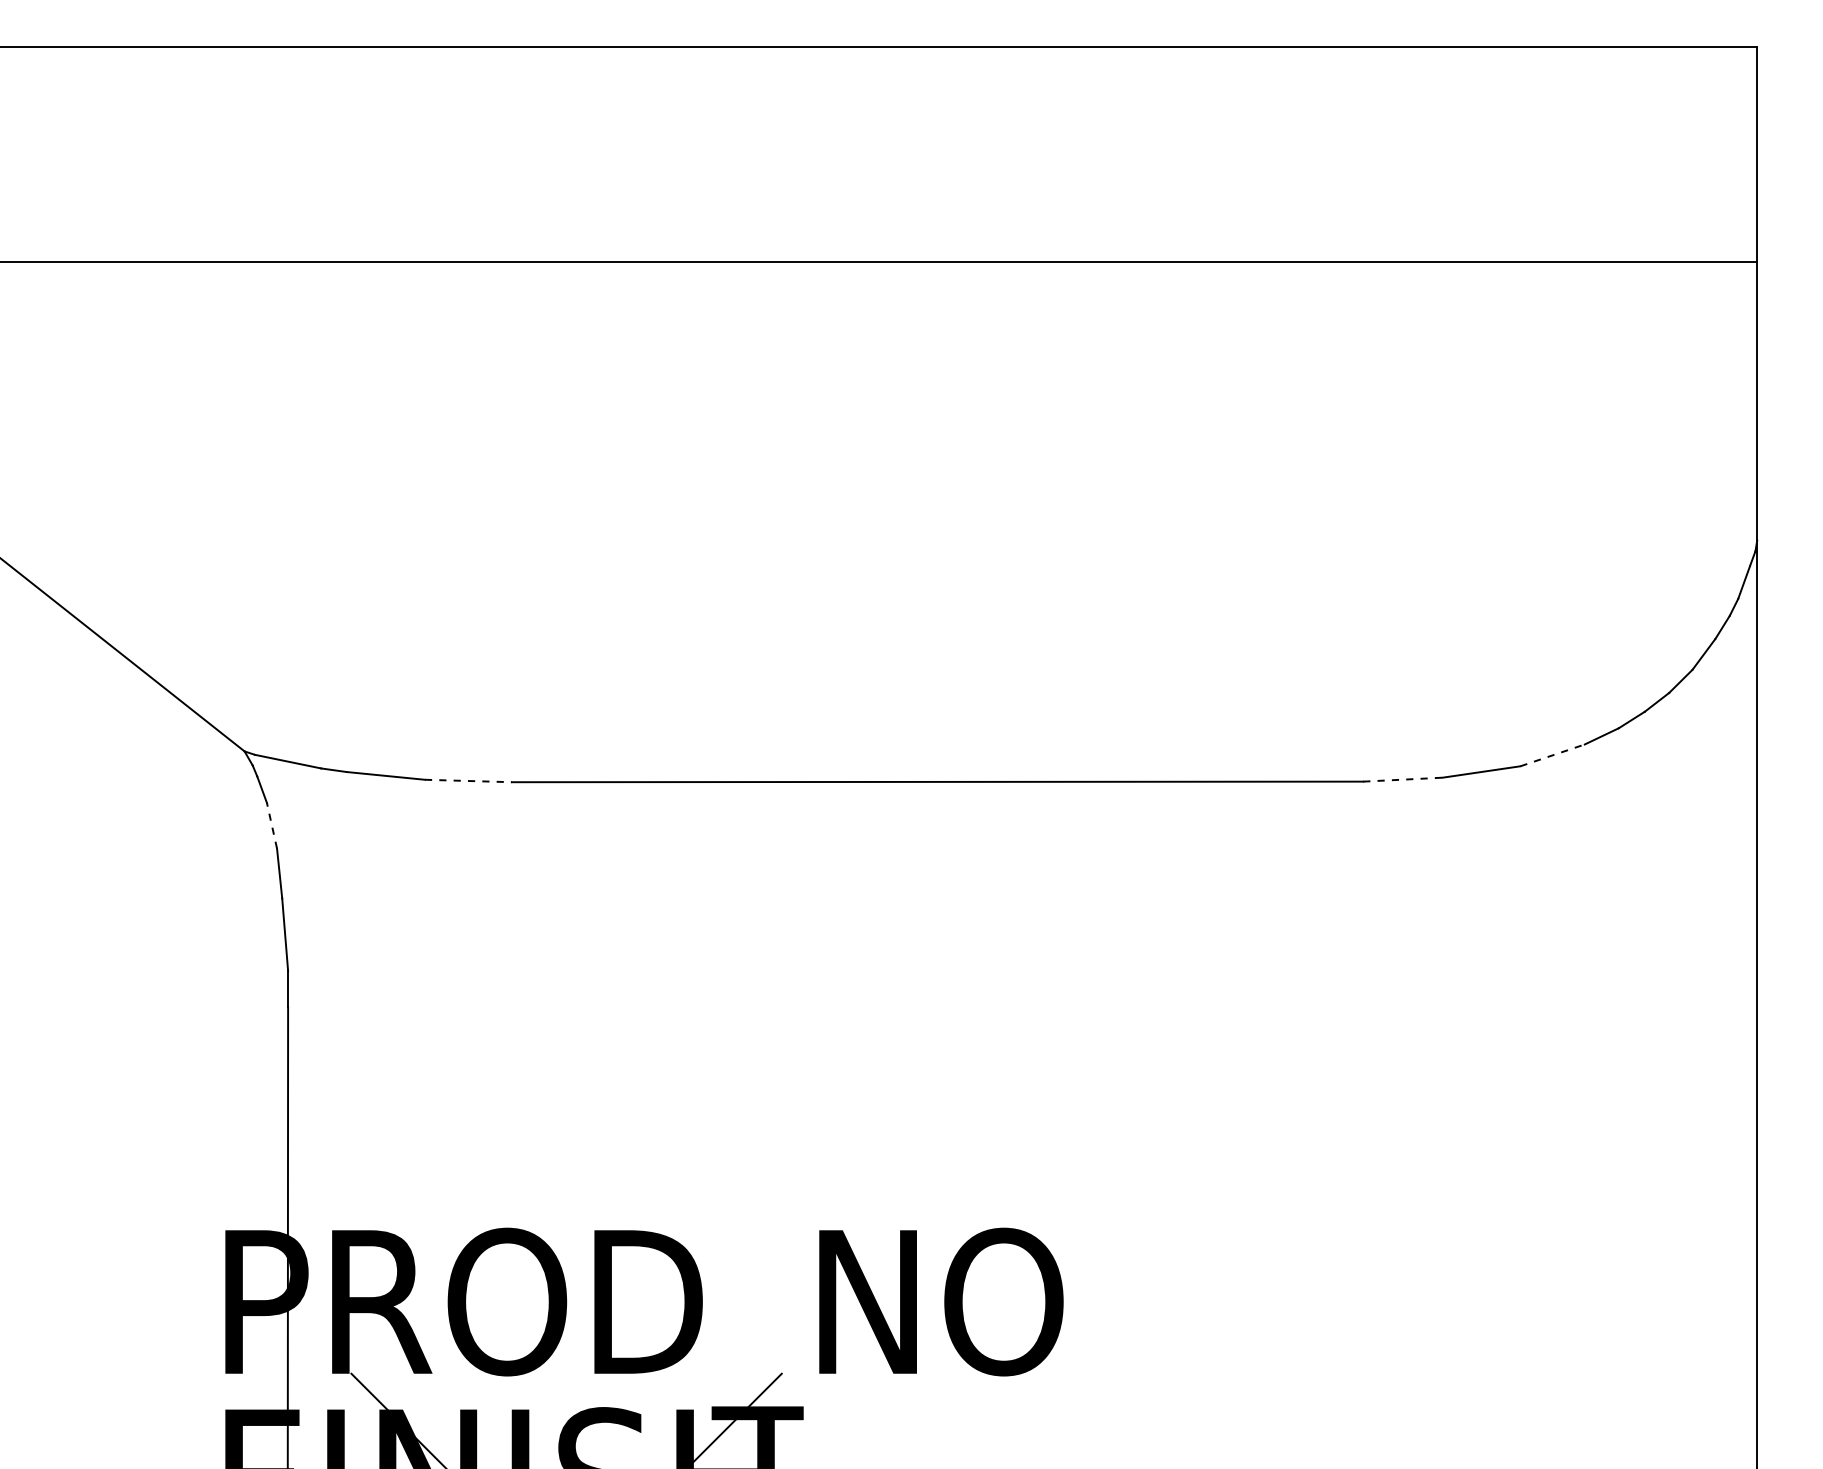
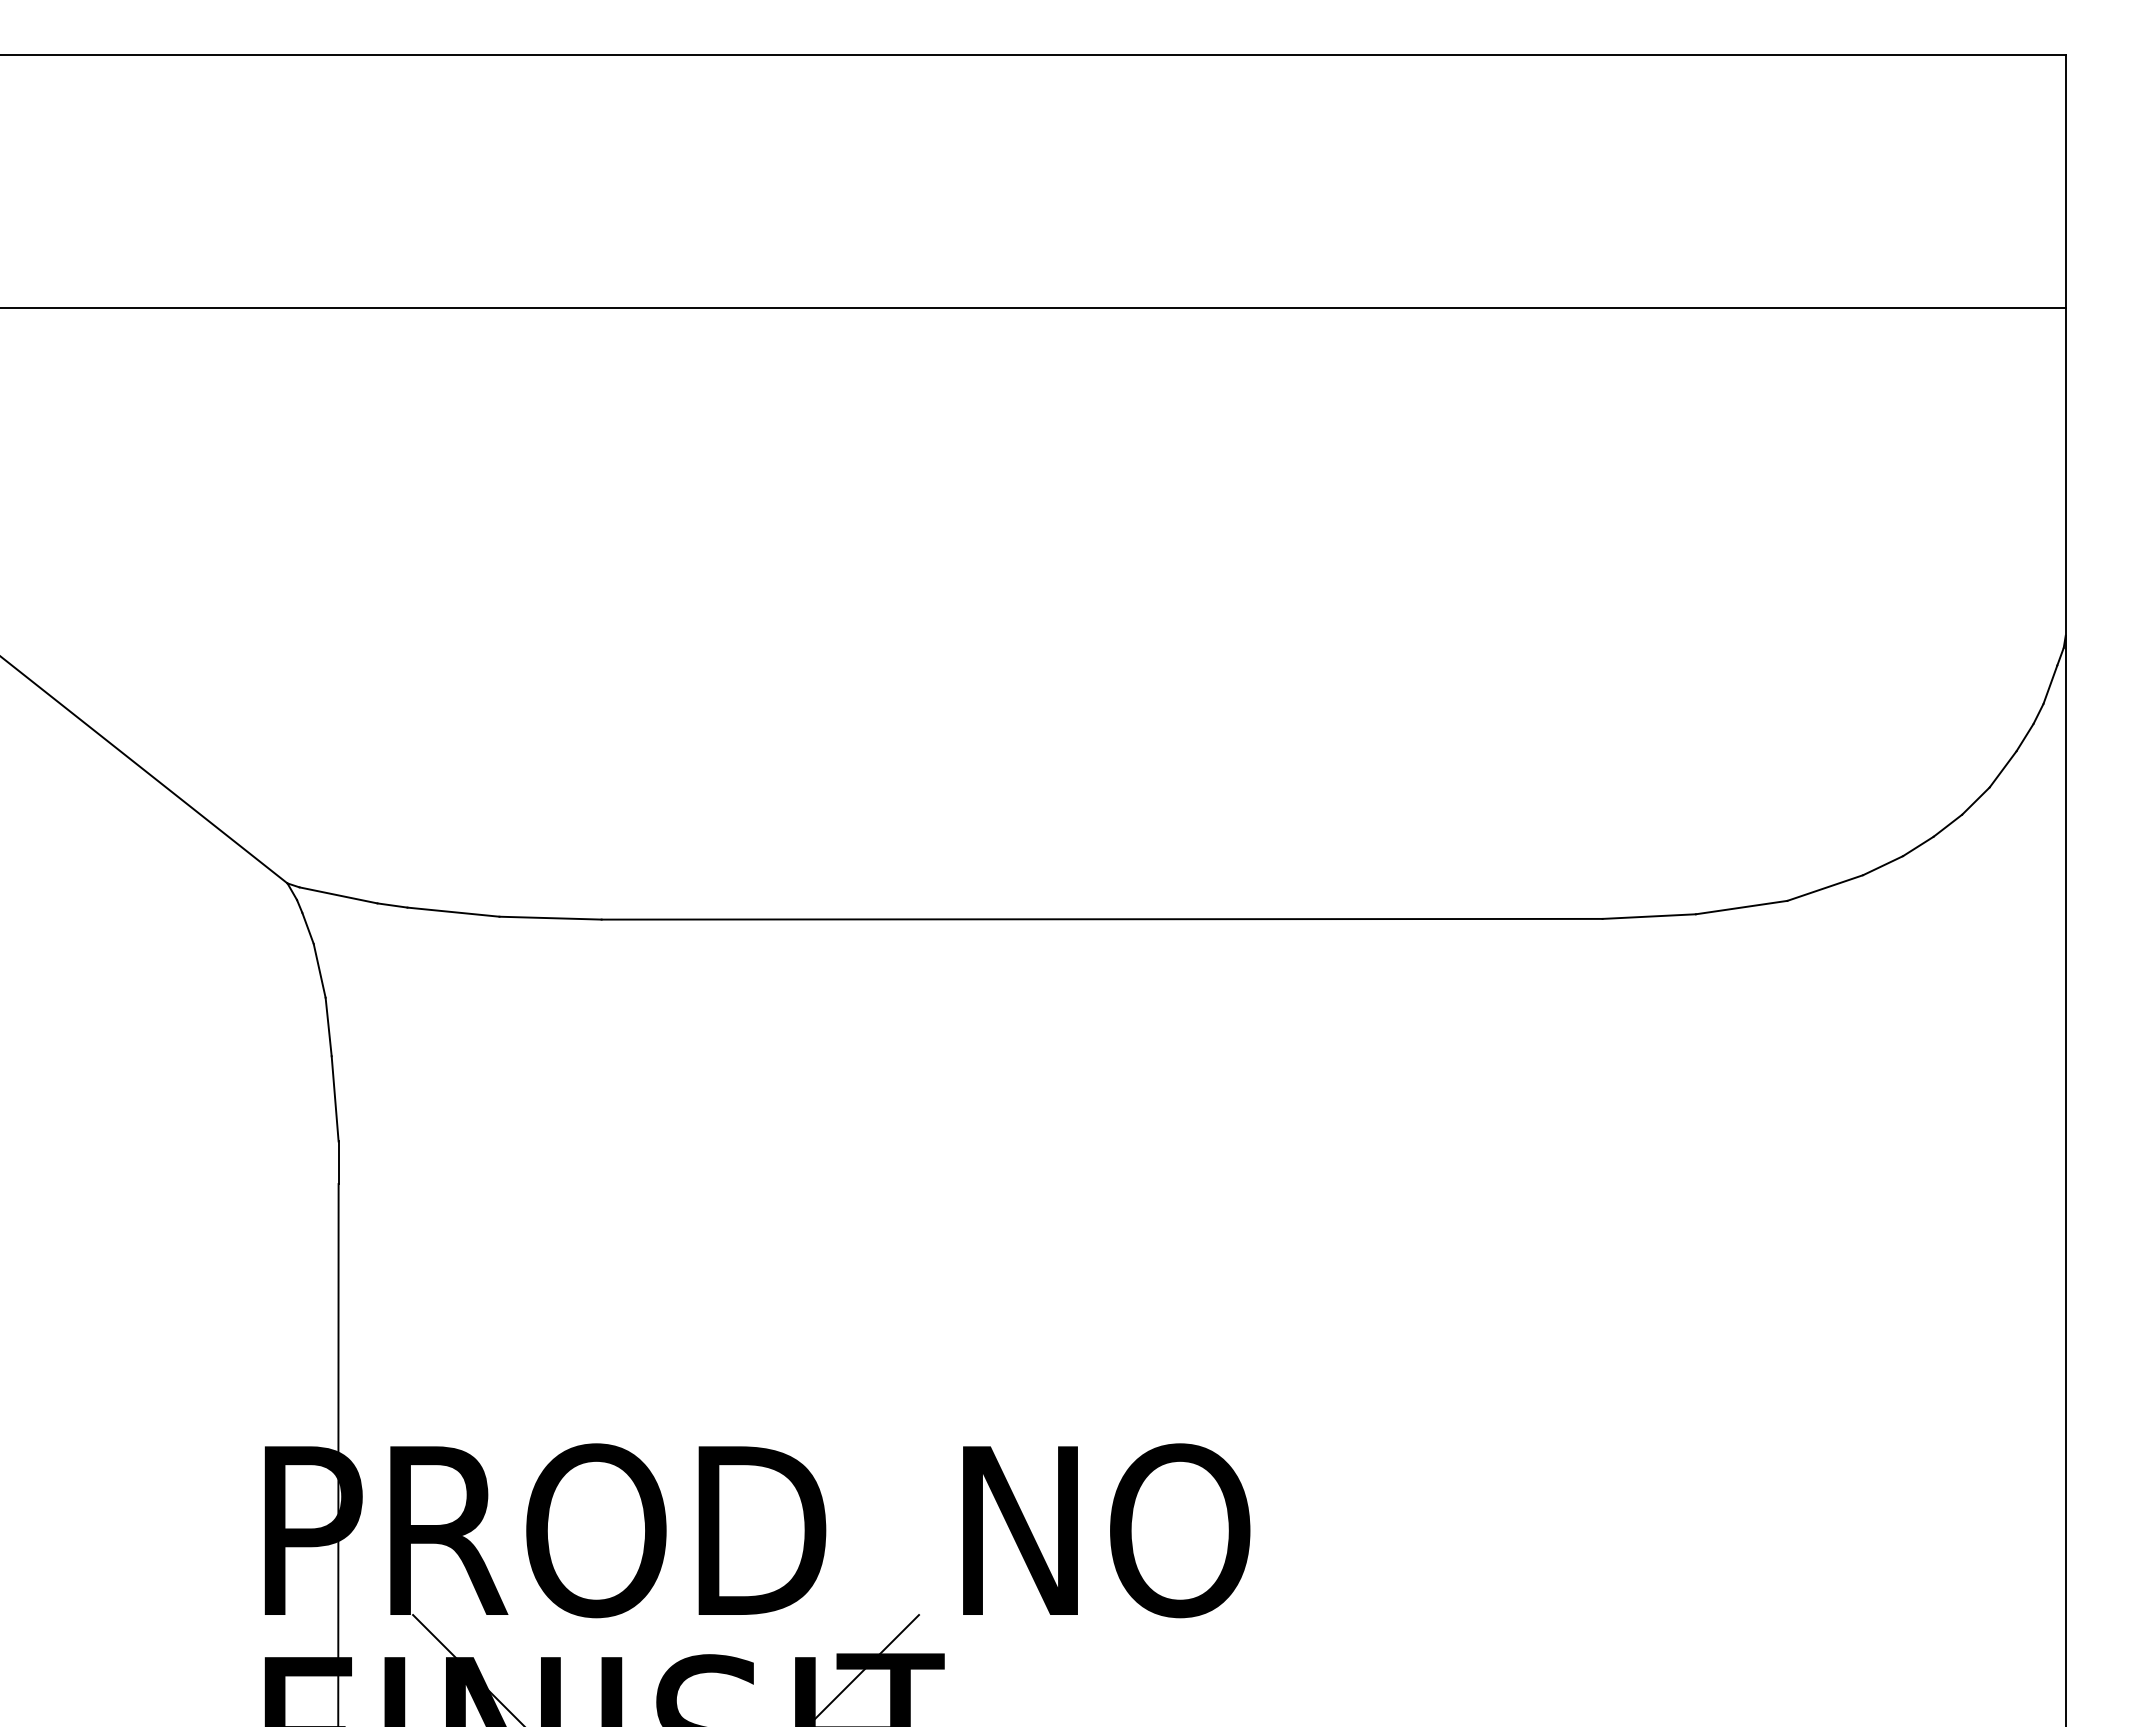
line: (1552, 755) -> (1825, 888), dashed -> solid
line: (1403, 779) -> (1649, 916), dashed -> solid
line: (469, 781) -> (551, 918), dashed -> solid
line: (271, 825) -> (319, 970), dashed -> solid

